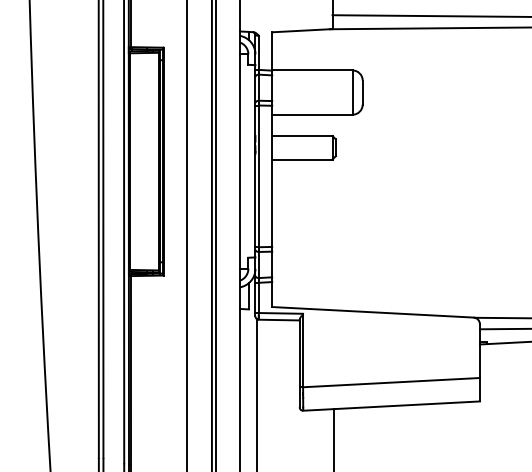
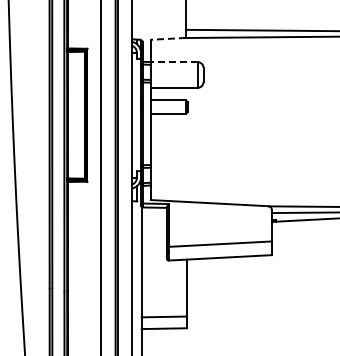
line: (302, 30) -> (168, 38), solid -> dashed
line: (311, 71) -> (173, 62), solid -> dashed

